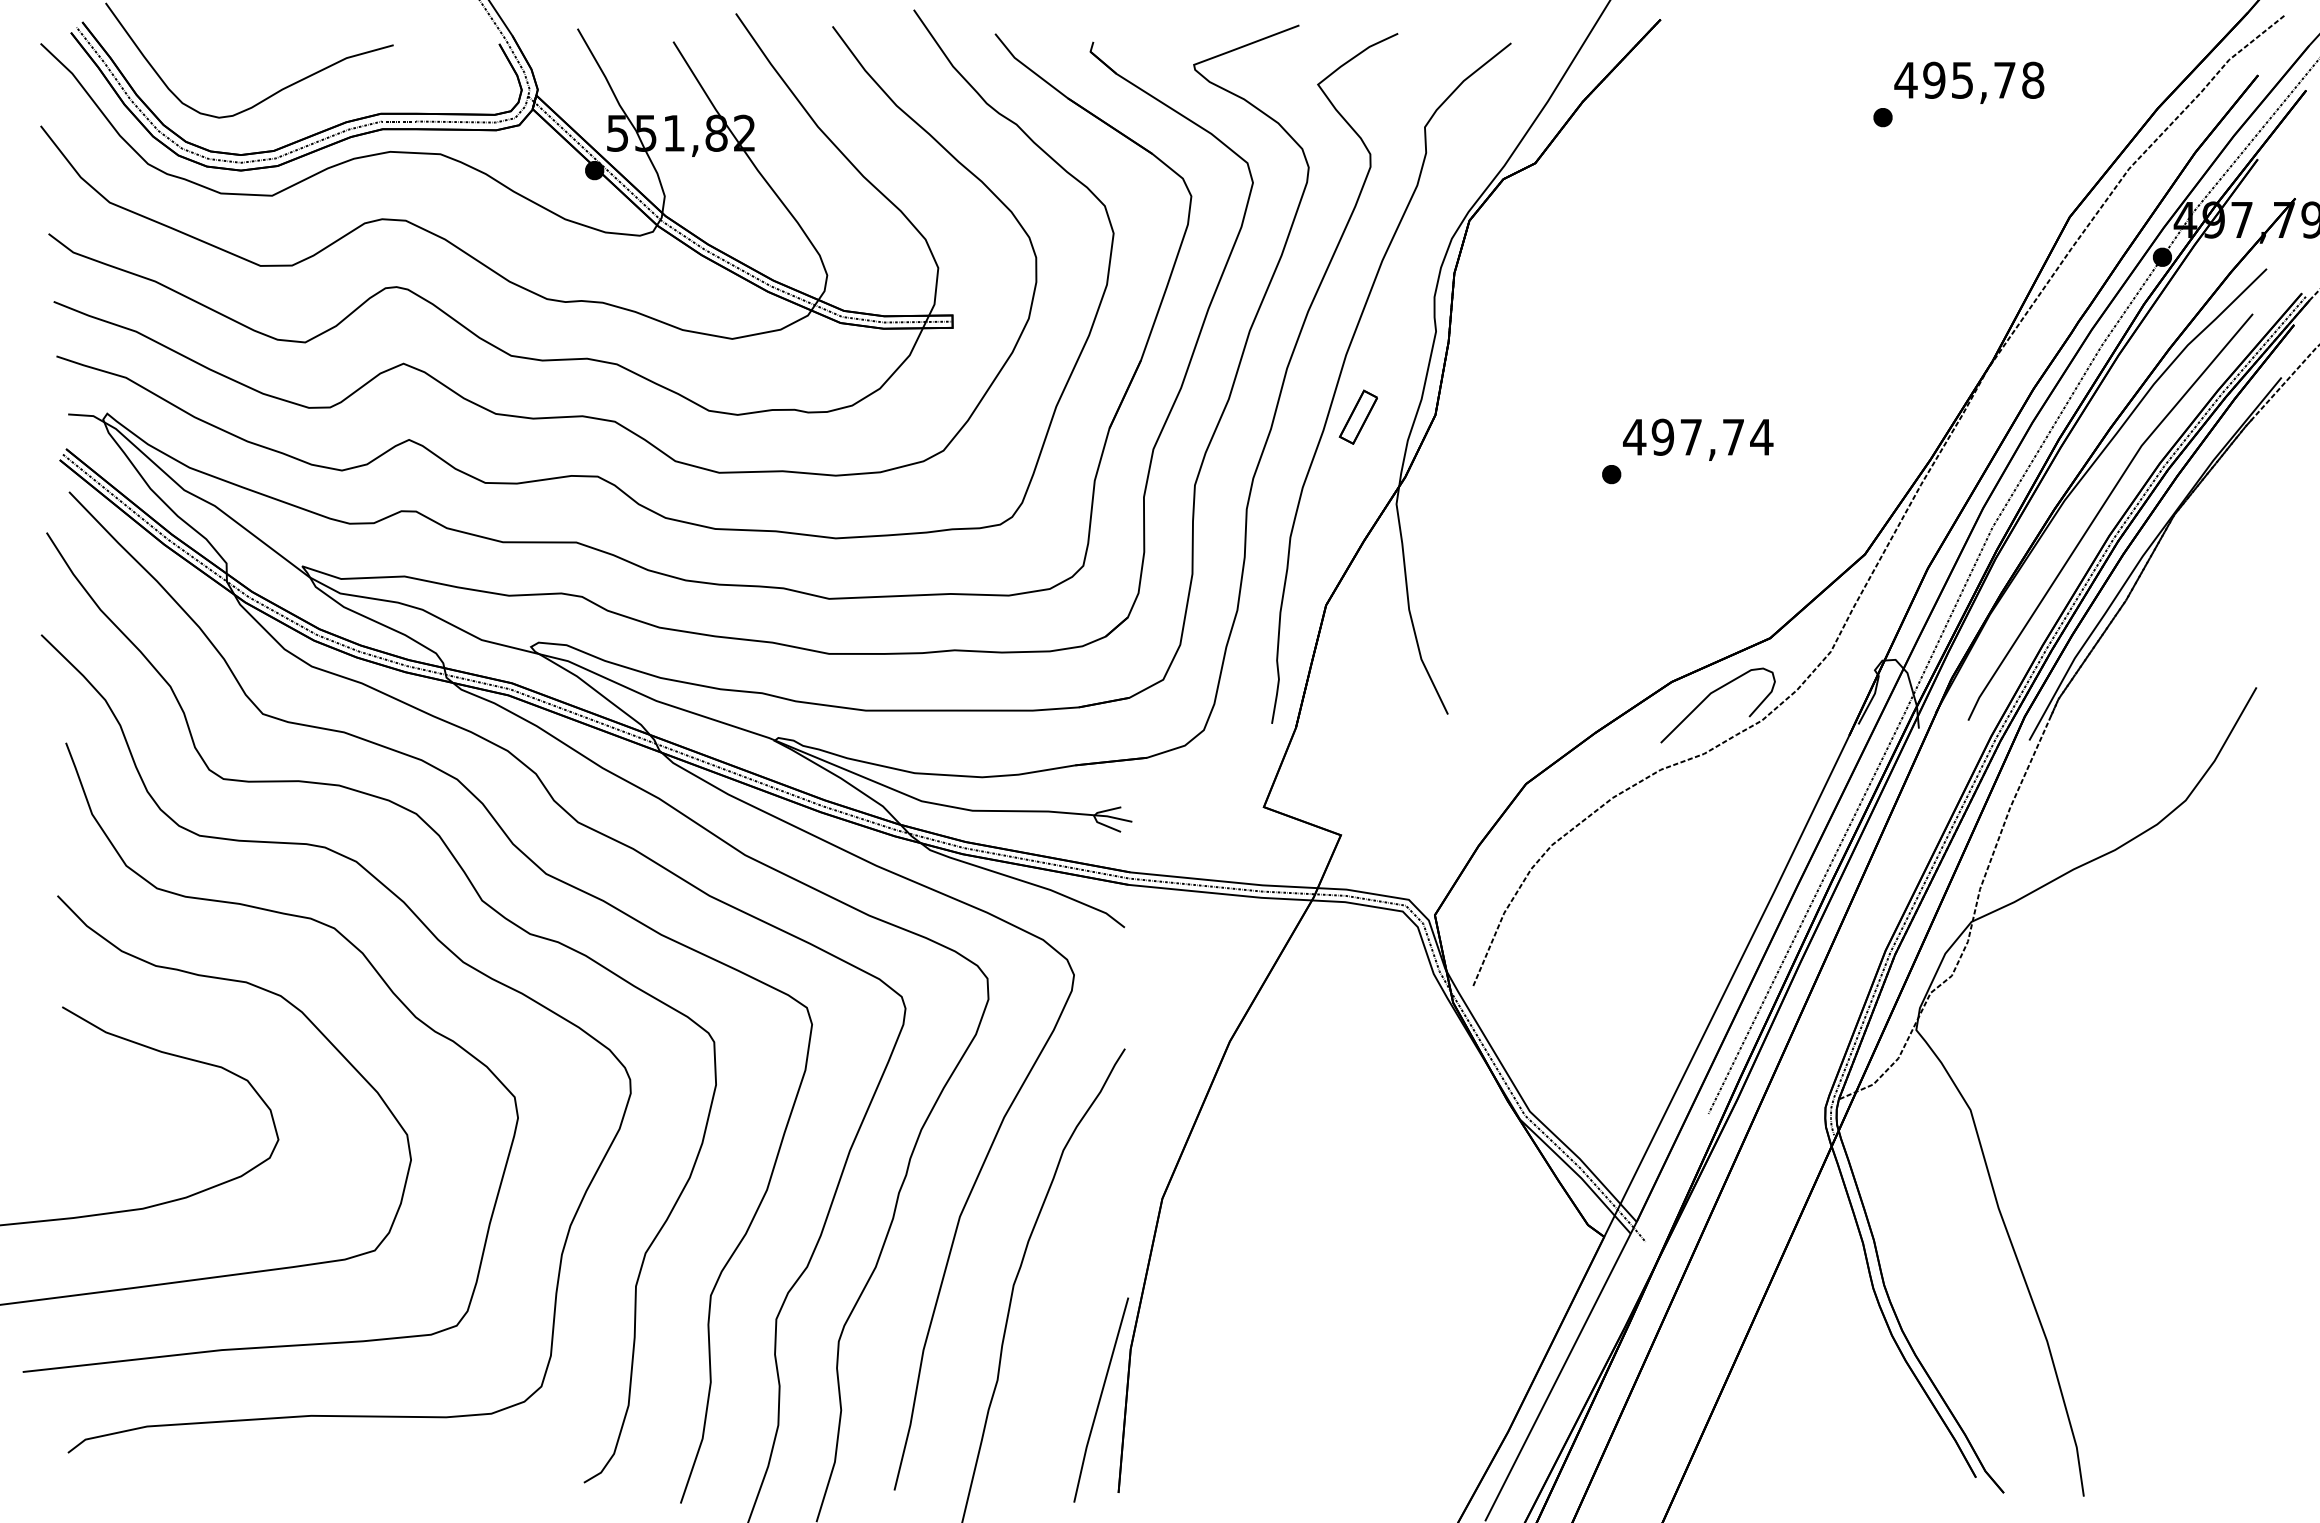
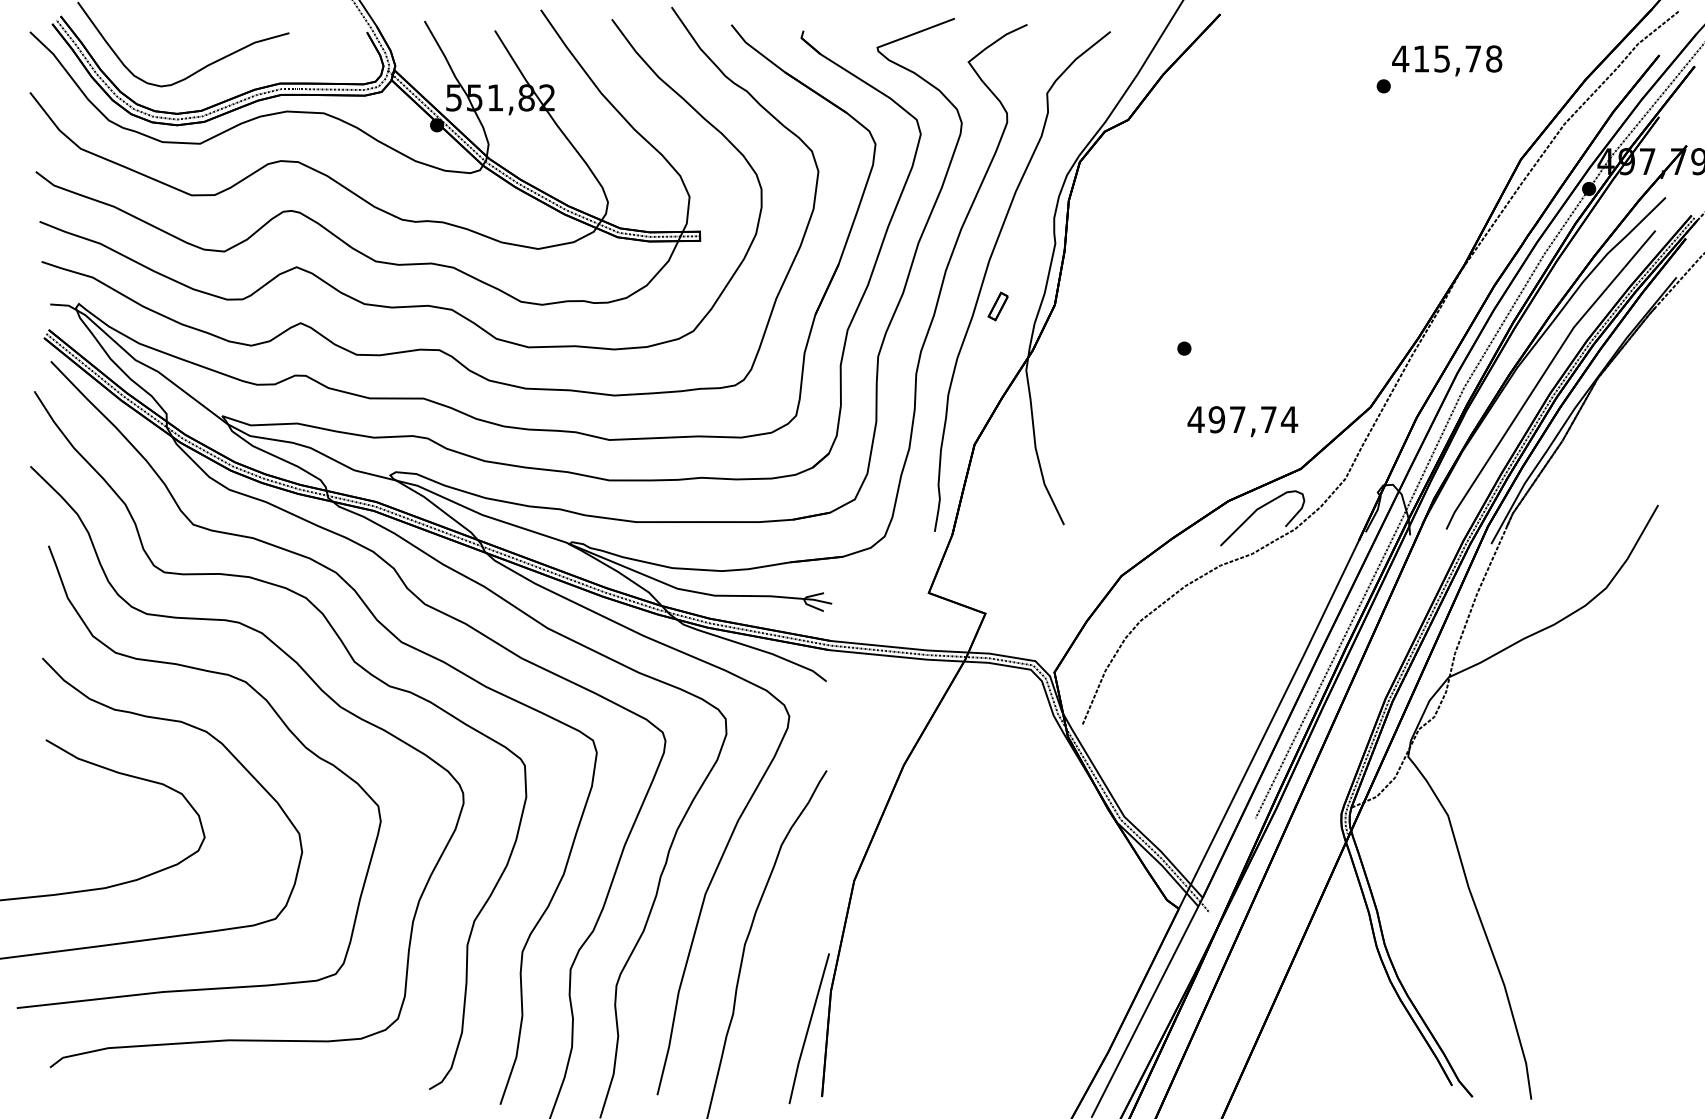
text: (1934, 79) -> (1421, 58), 495,78 -> 415,78
part: (1357, 416) -> (997, 305), size x0.7
text: (1698, 439) -> (1243, 421), moved

